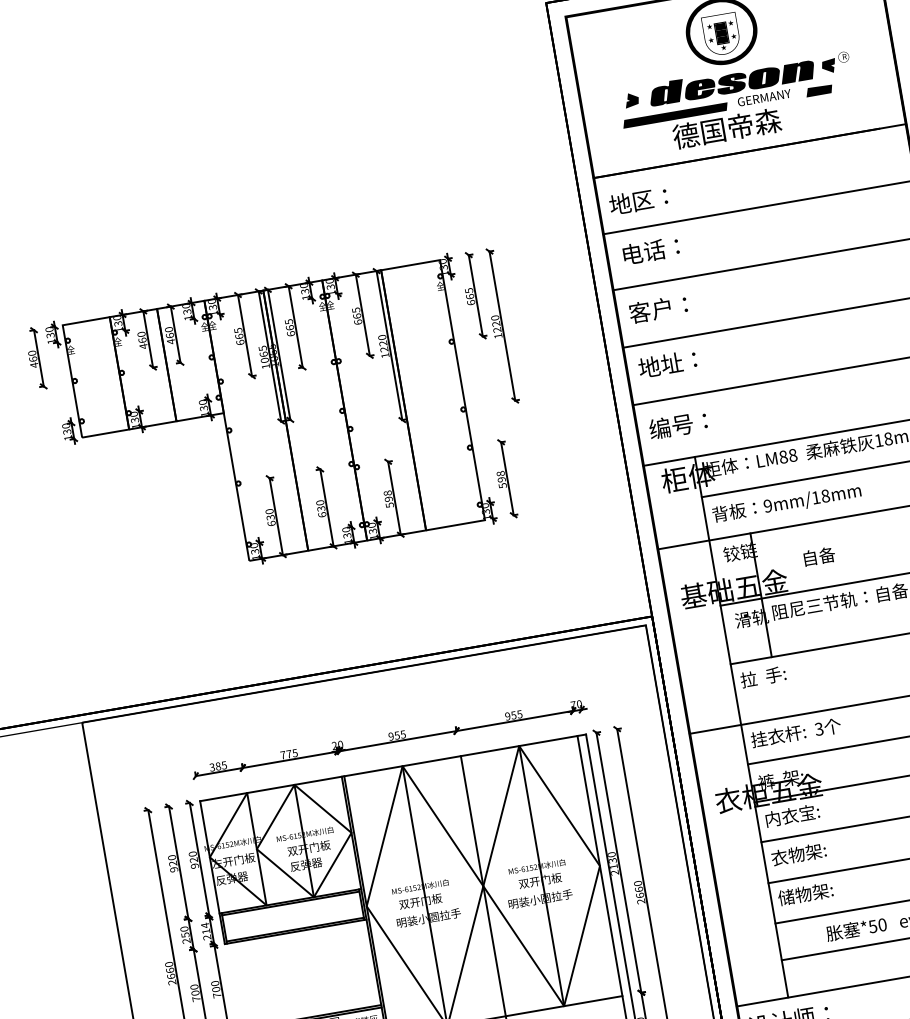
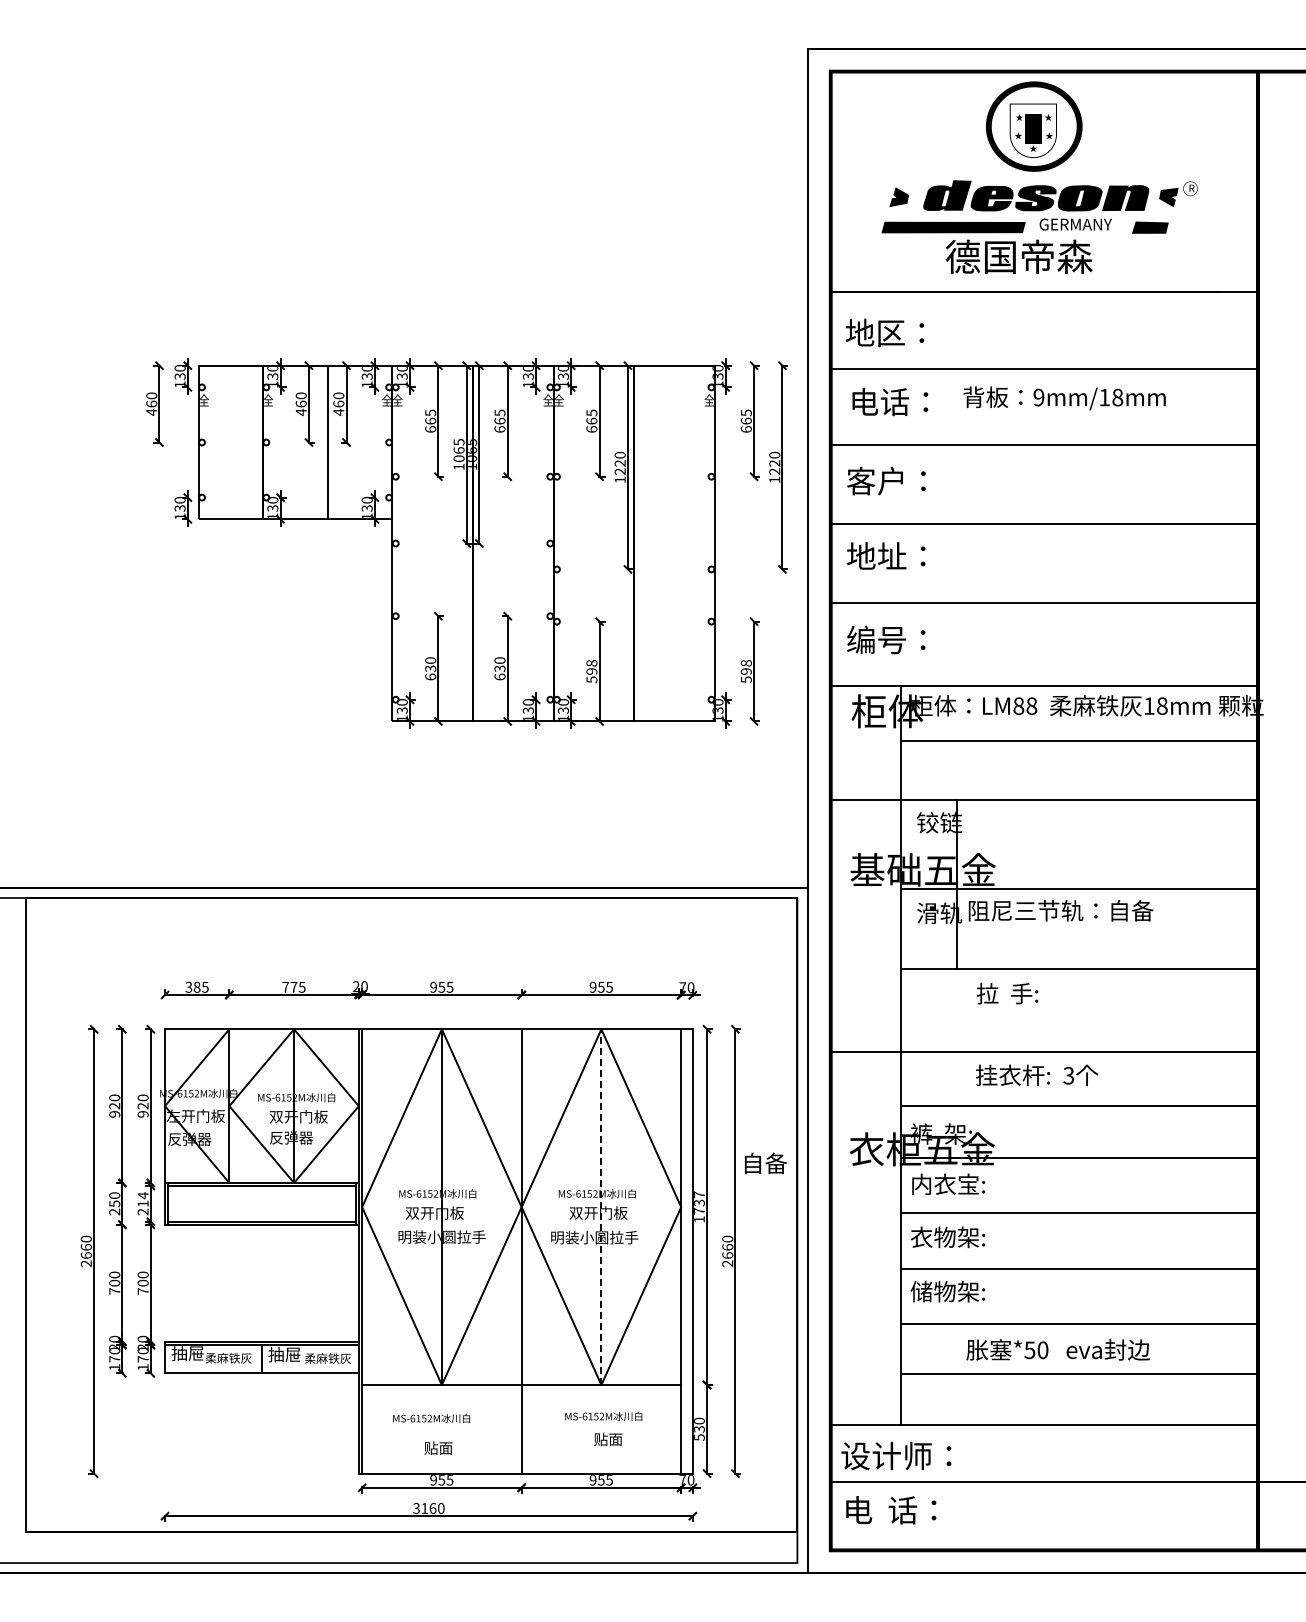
part: (280, 421) -> (466, 543), moved
text: (786, 503) -> (1064, 398), moved
text: (819, 556) -> (765, 1163), moved
text: (763, 676) -> (1007, 993), moved
text: (796, 732) -> (1037, 1075), moved
text: (613, 863) -> (699, 1206), 2130 -> 1737
line: (541, 876) -> (601, 1207), solid -> dashed

